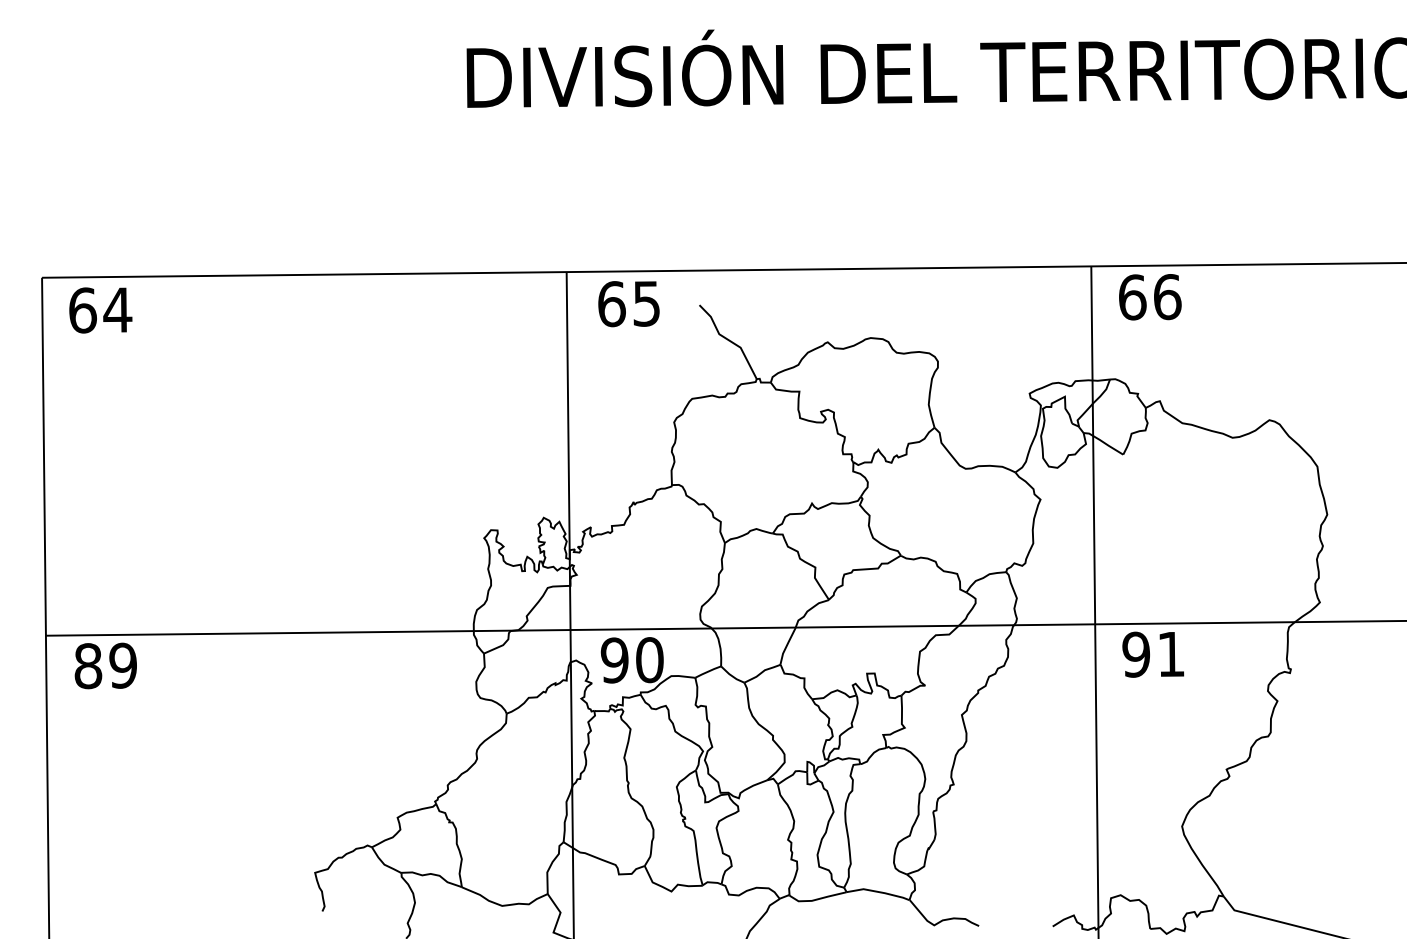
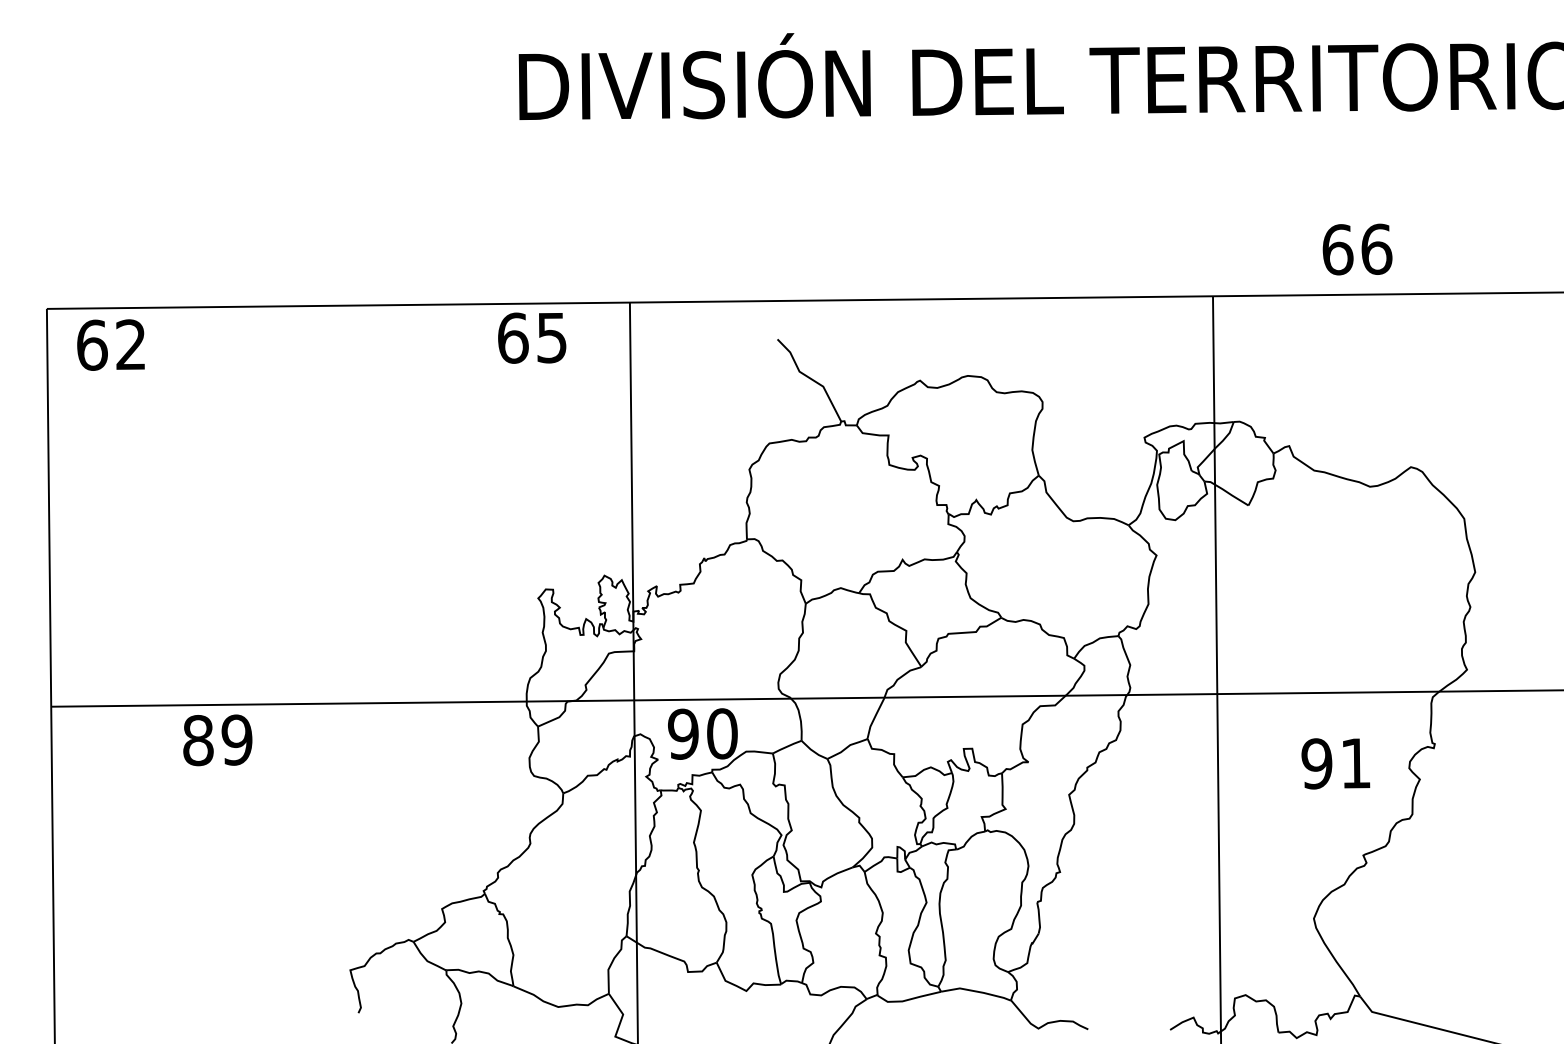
text: (1150, 297) -> (1357, 249), moved
text: (629, 303) -> (532, 337), moved
text: (117, 309) -> (130, 344), 64 -> 62
text: (1152, 654) -> (1335, 763), moved
text: (105, 666) -> (217, 740), moved

